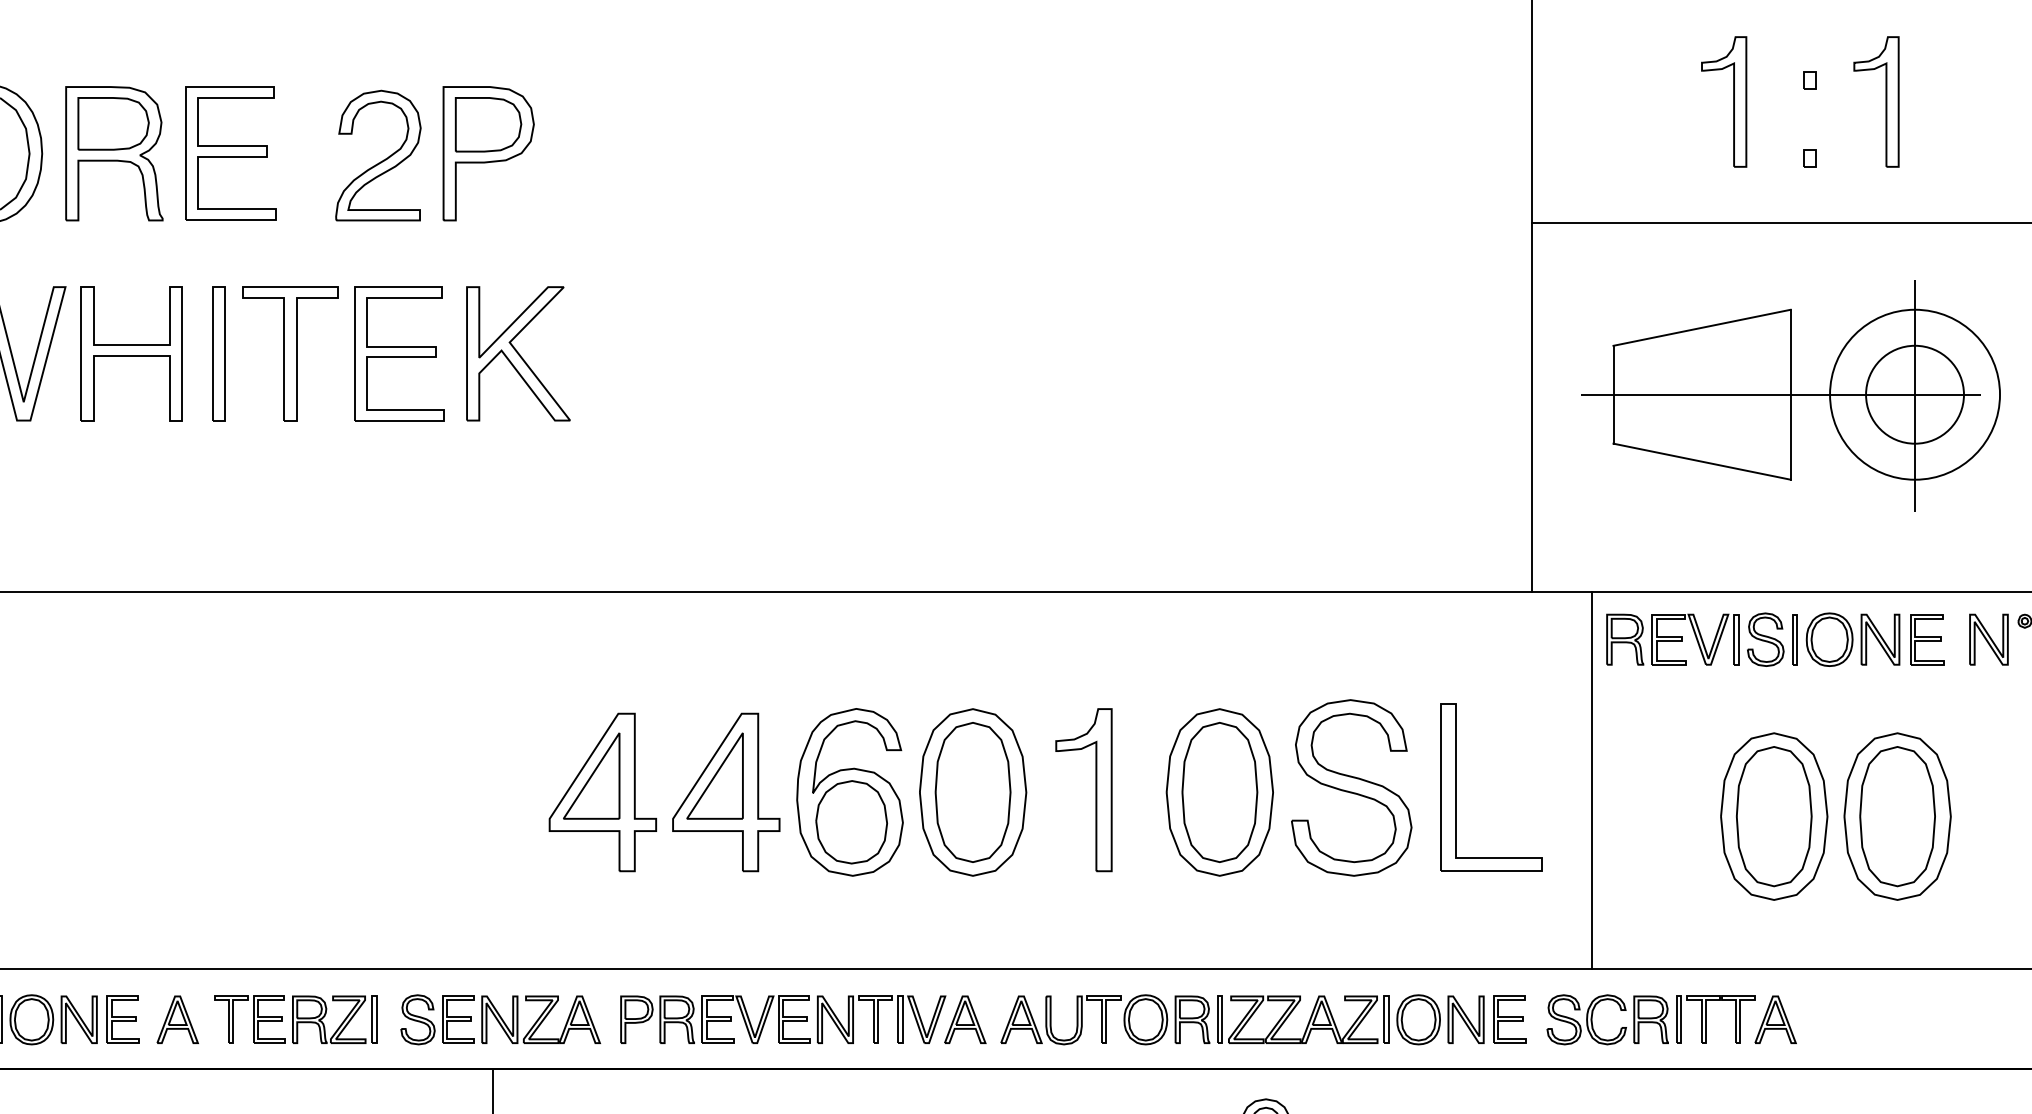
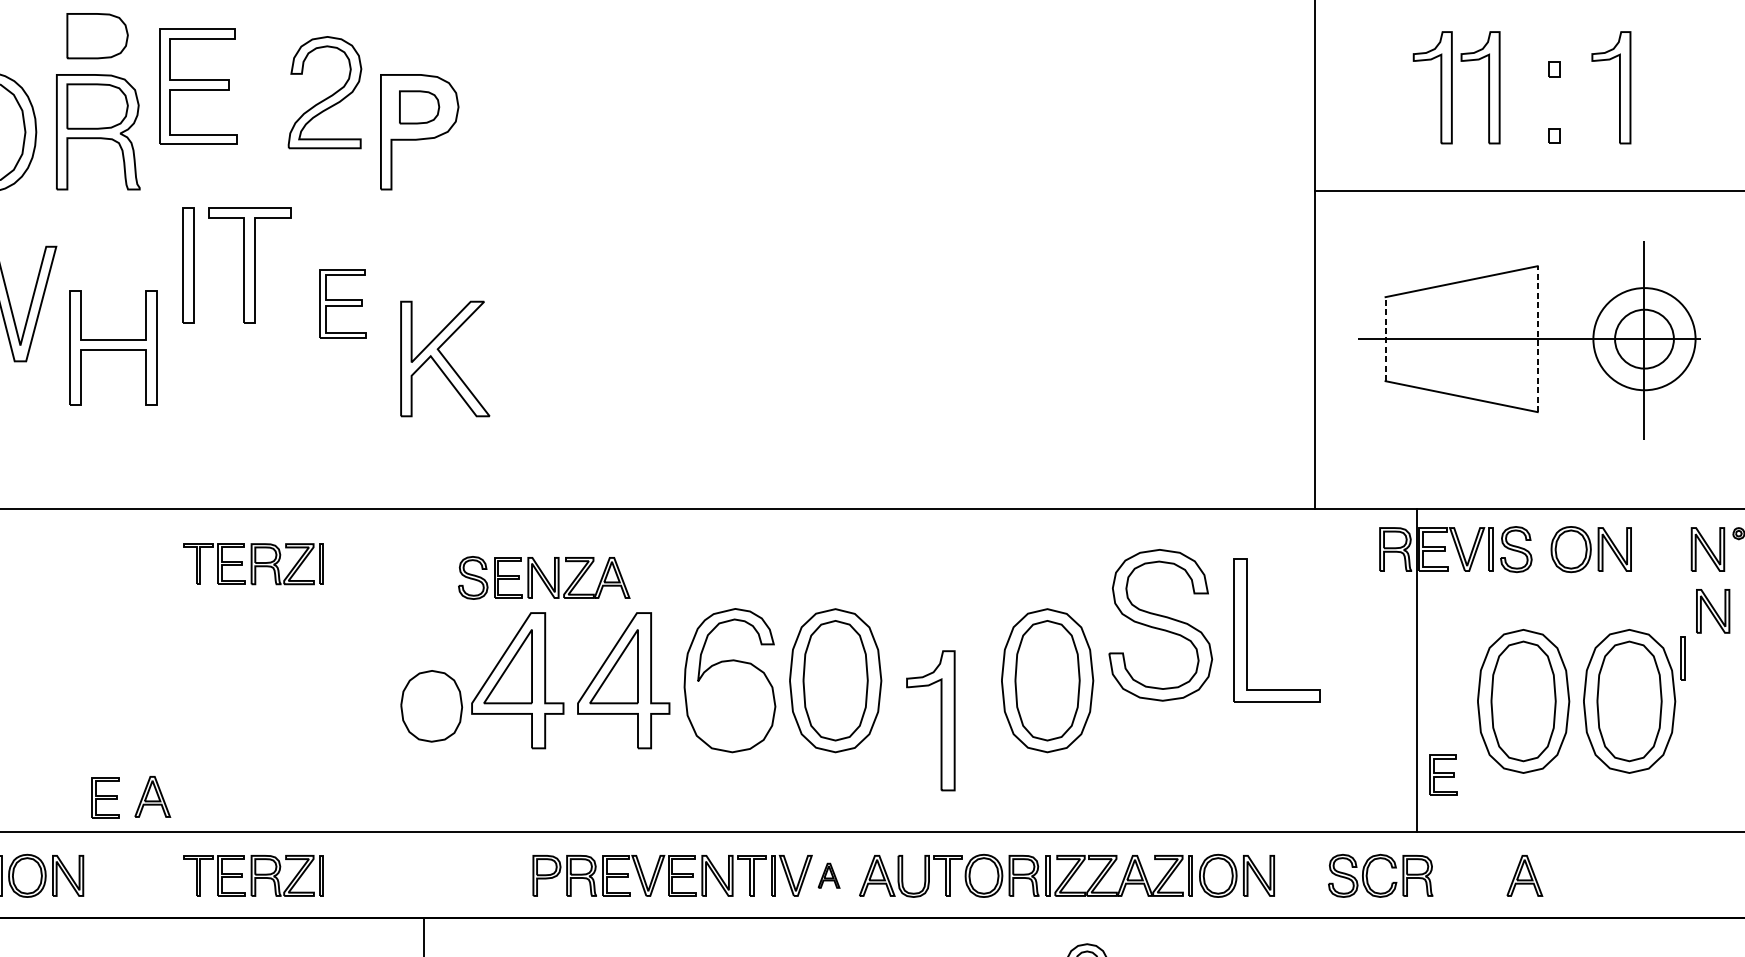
part: (113, 41) -> (97, 35), added
part: (1677, 101) -> (1440, 87), added
part: (488, 124) -> (419, 107), size x0.7
part: (230, 153) -> (197, 86), moved
part: (380, 161) -> (326, 97), moved
part: (131, 353) -> (112, 347), moved
part: (218, 353) -> (187, 265), moved
part: (290, 353) -> (249, 265), moved
part: (399, 353) -> (343, 303), size x0.6
part: (518, 353) -> (445, 358), moved
line: (1613, 394) -> (1385, 338), solid -> dashed
line: (1790, 394) -> (1537, 338), solid -> dashed
circle: (1914, 394) -> (1644, 338), size x0.7
circle: (1915, 394) -> (1644, 338), size x0.7
part: (1794, 639) -> (1682, 658), moved
part: (1927, 639) -> (1655, 549), removed
part: (295, 656) -> (253, 563), added
part: (1994, 711) -> (1712, 611), added
line: (1591, 780) -> (1416, 670), moved
part: (1351, 787) -> (1160, 624), moved
part: (1456, 787) -> (1247, 630), moved
part: (1095, 790) -> (940, 721), moved
part: (851, 822) -> (431, 706), moved
part: (122, 1019) -> (105, 797), moved
part: (177, 1019) -> (152, 796), moved
part: (500, 1019) -> (544, 577), moved
part: (965, 1019) -> (829, 875), size x0.6
part: (1509, 1019) -> (1443, 775), moved
part: (1706, 1019) -> (1465, 875), removed

